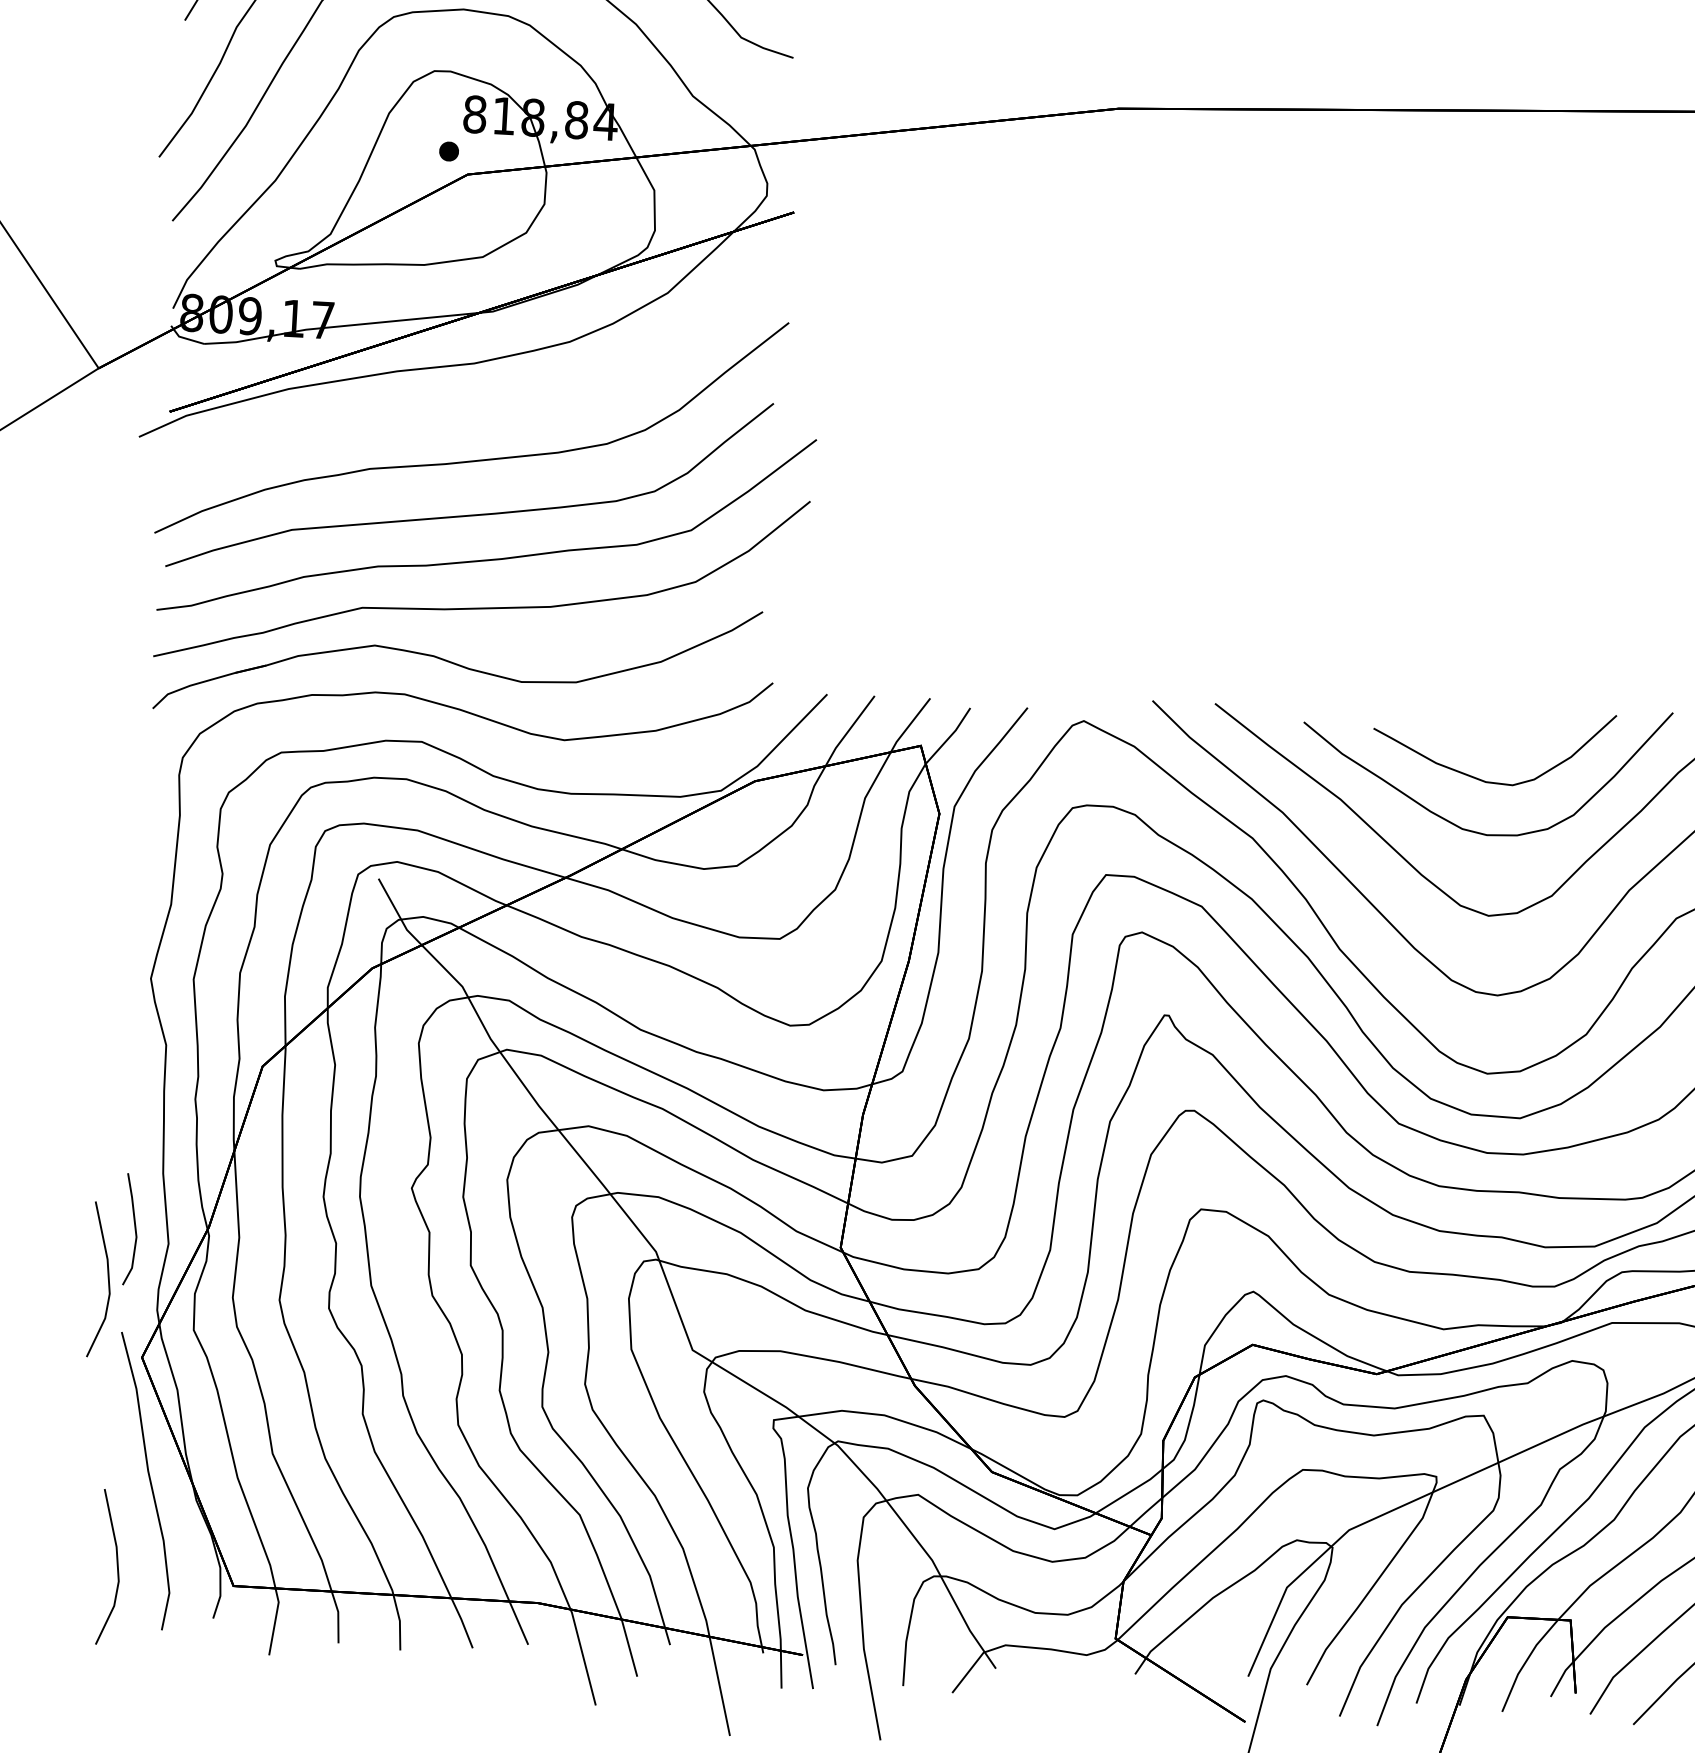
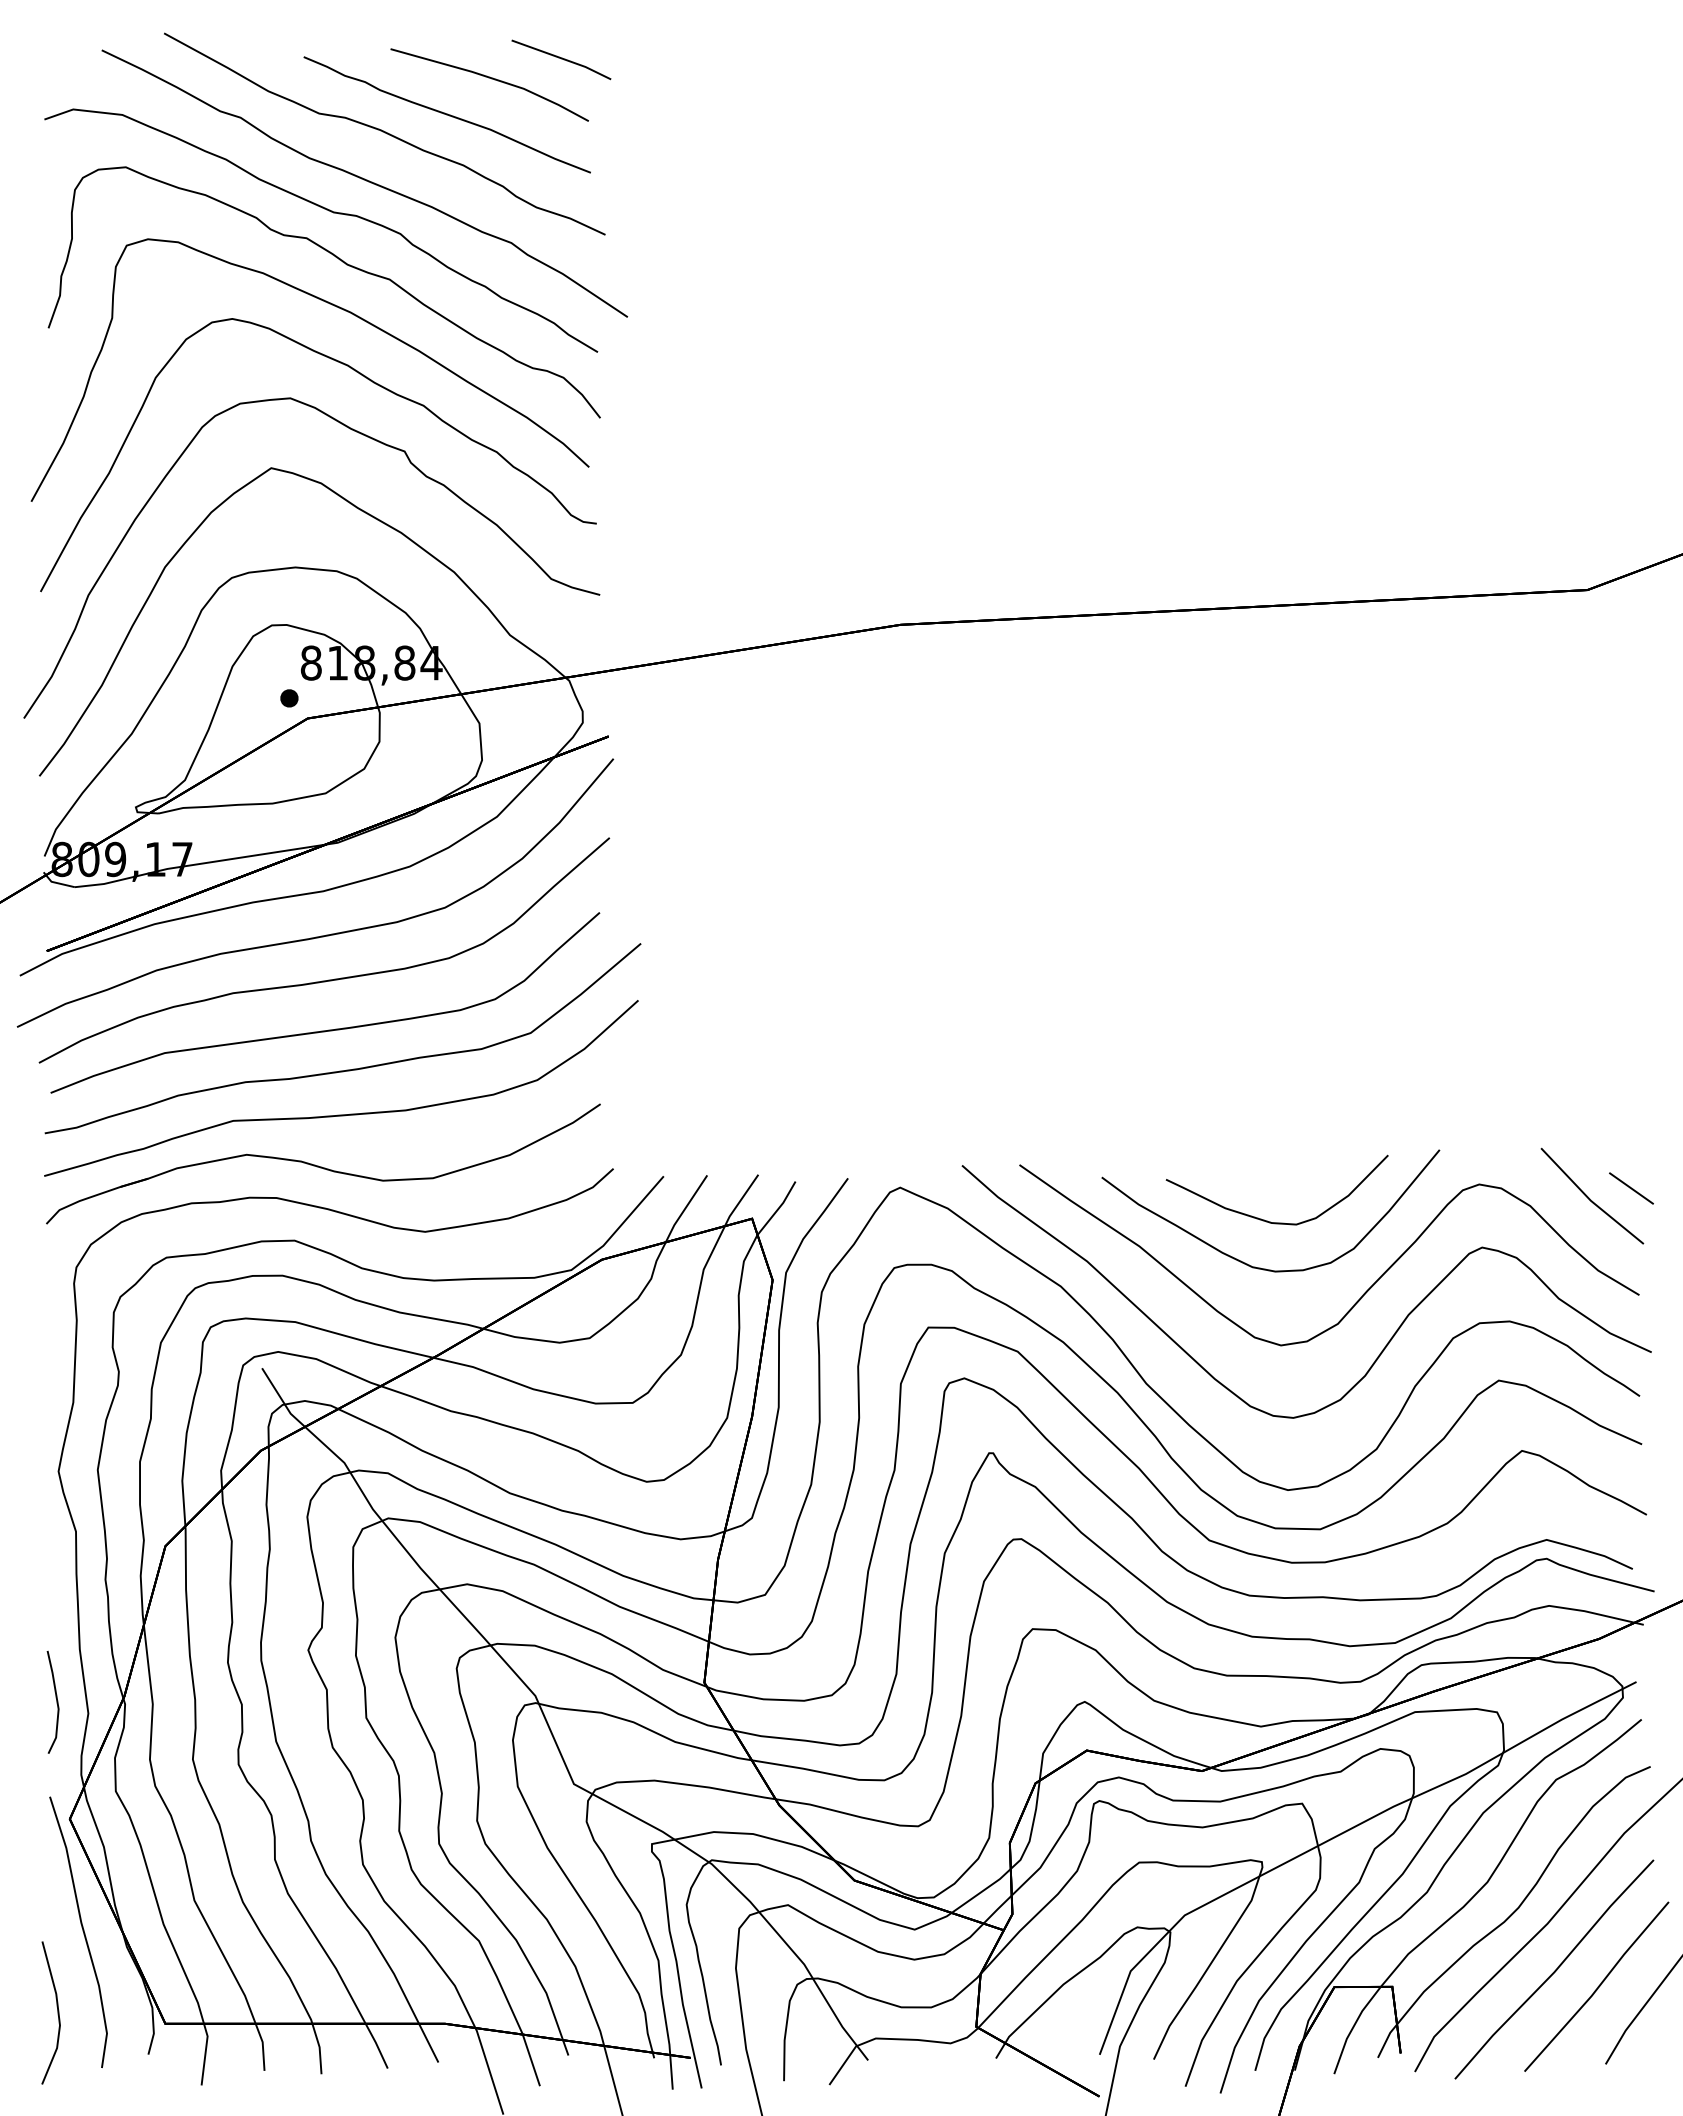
curve: (475, 410) -> (326, 934), added
part: (107, 1279) -> (34, 1749), removed

